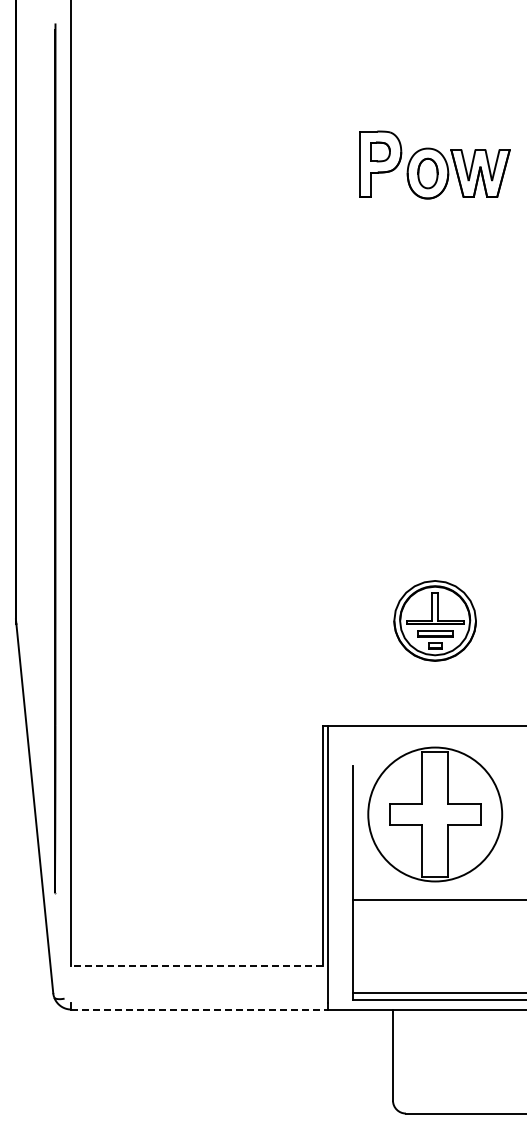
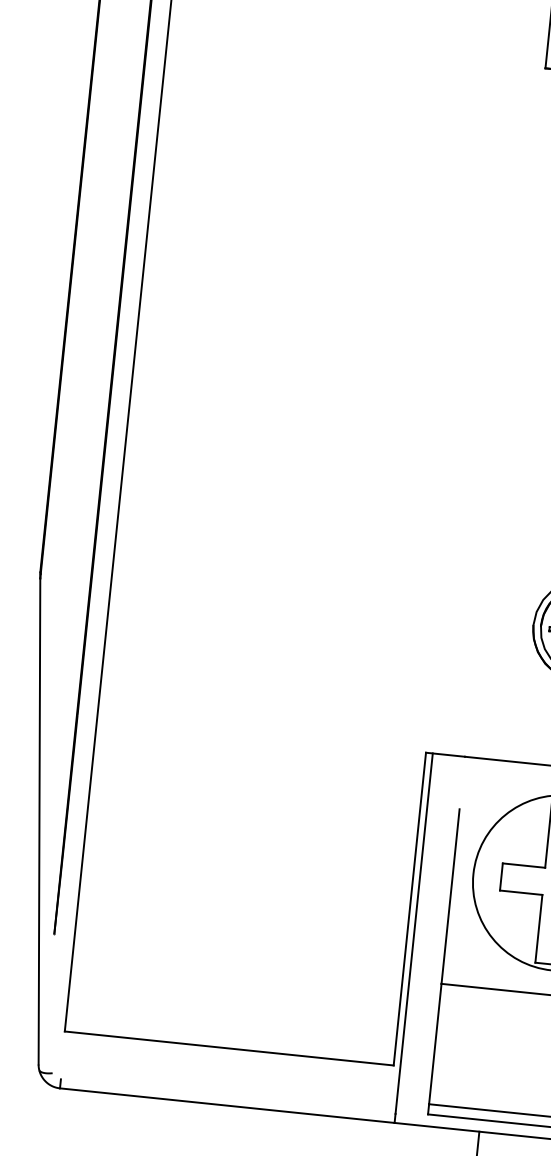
line: (196, 966) -> (228, 1049), dashed -> solid
line: (200, 1009) -> (228, 1105), dashed -> solid

